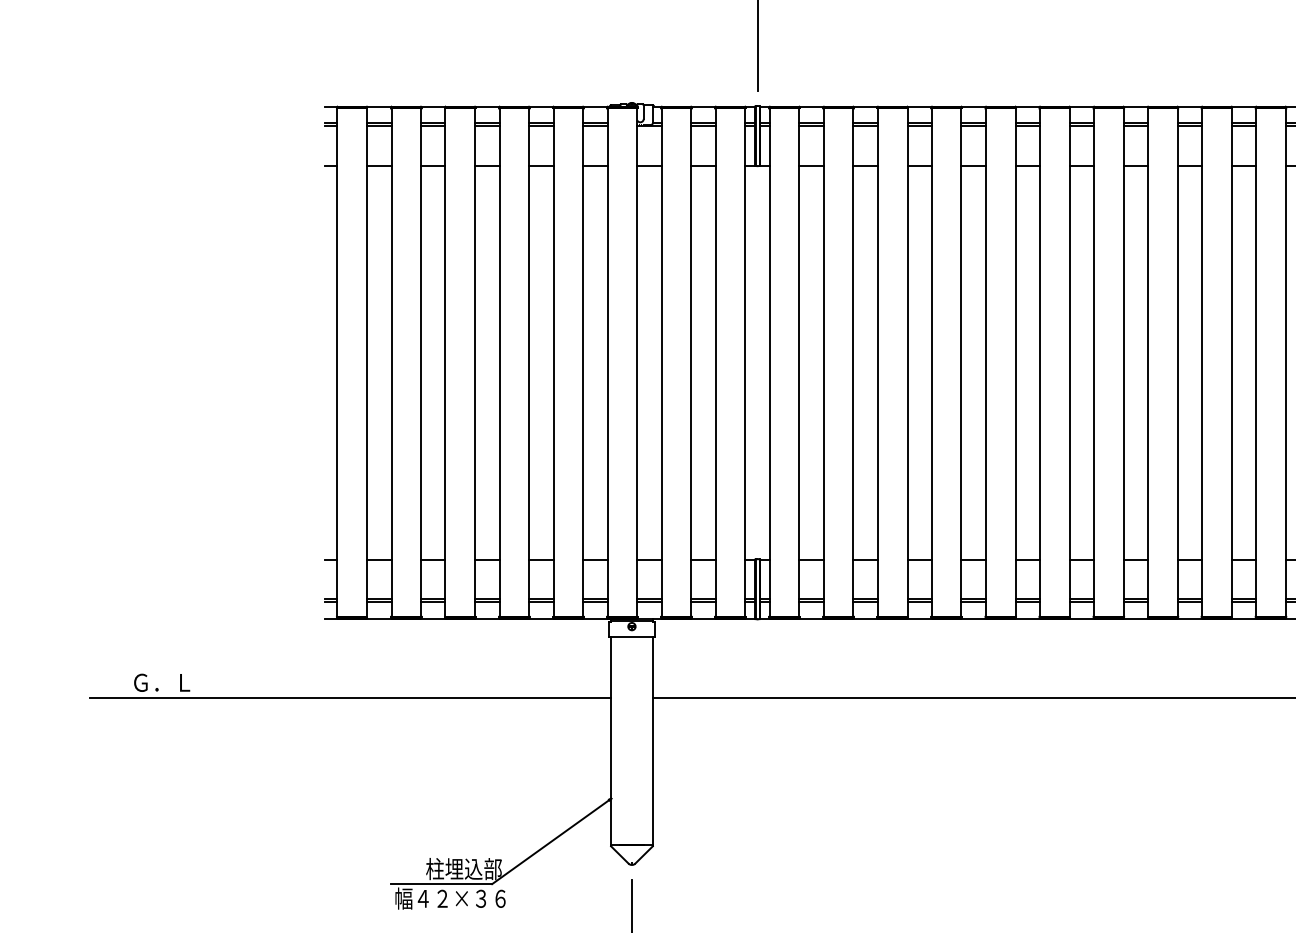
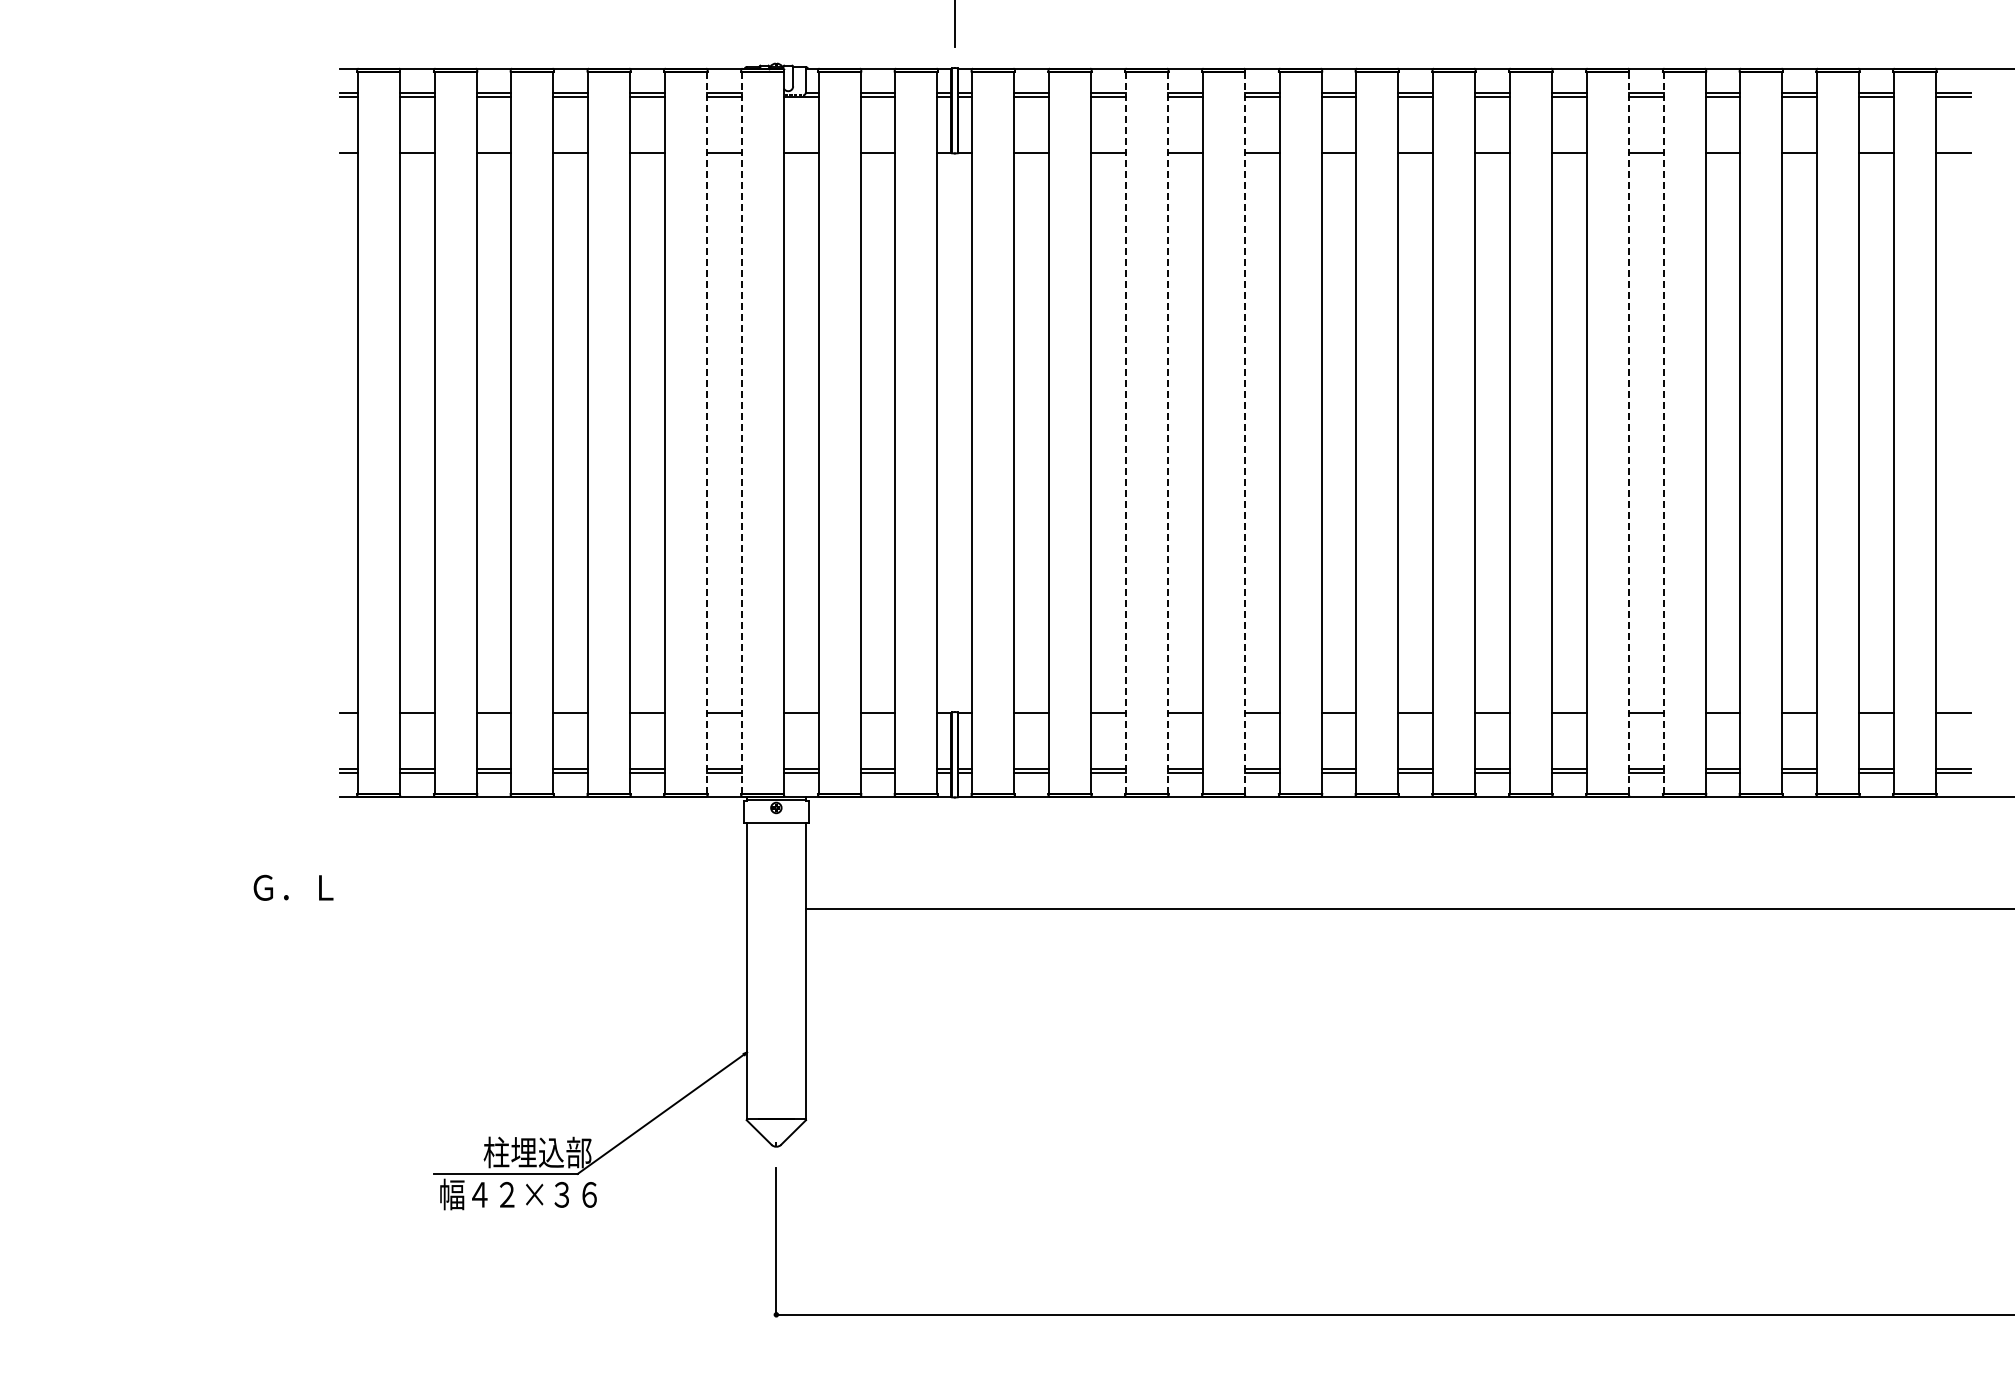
line: (607, 362) -> (741, 432), solid -> dashed
line: (907, 362) -> (1167, 432), solid -> dashed
line: (961, 362) -> (1244, 432), solid -> dashed
line: (1231, 362) -> (1628, 432), solid -> dashed
line: (583, 363) -> (707, 433), solid -> dashed
line: (877, 363) -> (1125, 433), solid -> dashed
line: (1256, 363) -> (1663, 433), solid -> dashed
text: (162, 682) -> (293, 887), moved
line: (350, 697) -> (376, 908), removed

